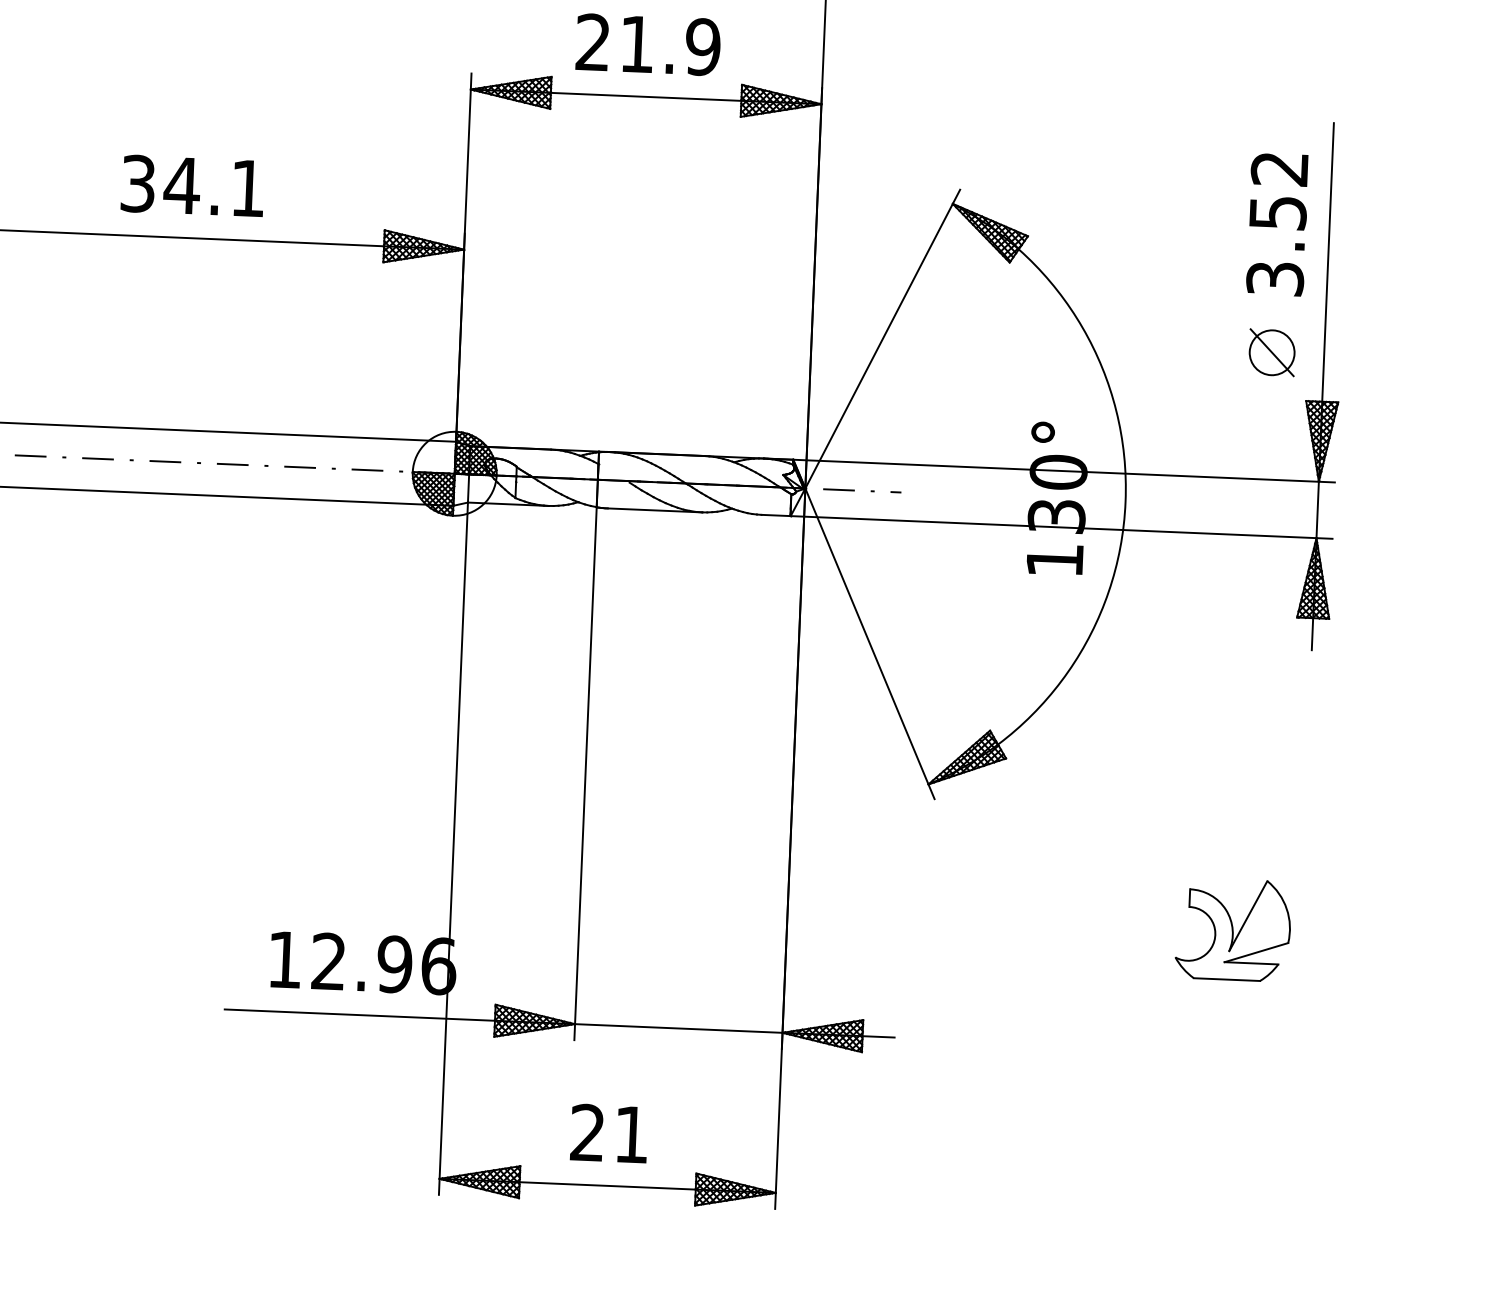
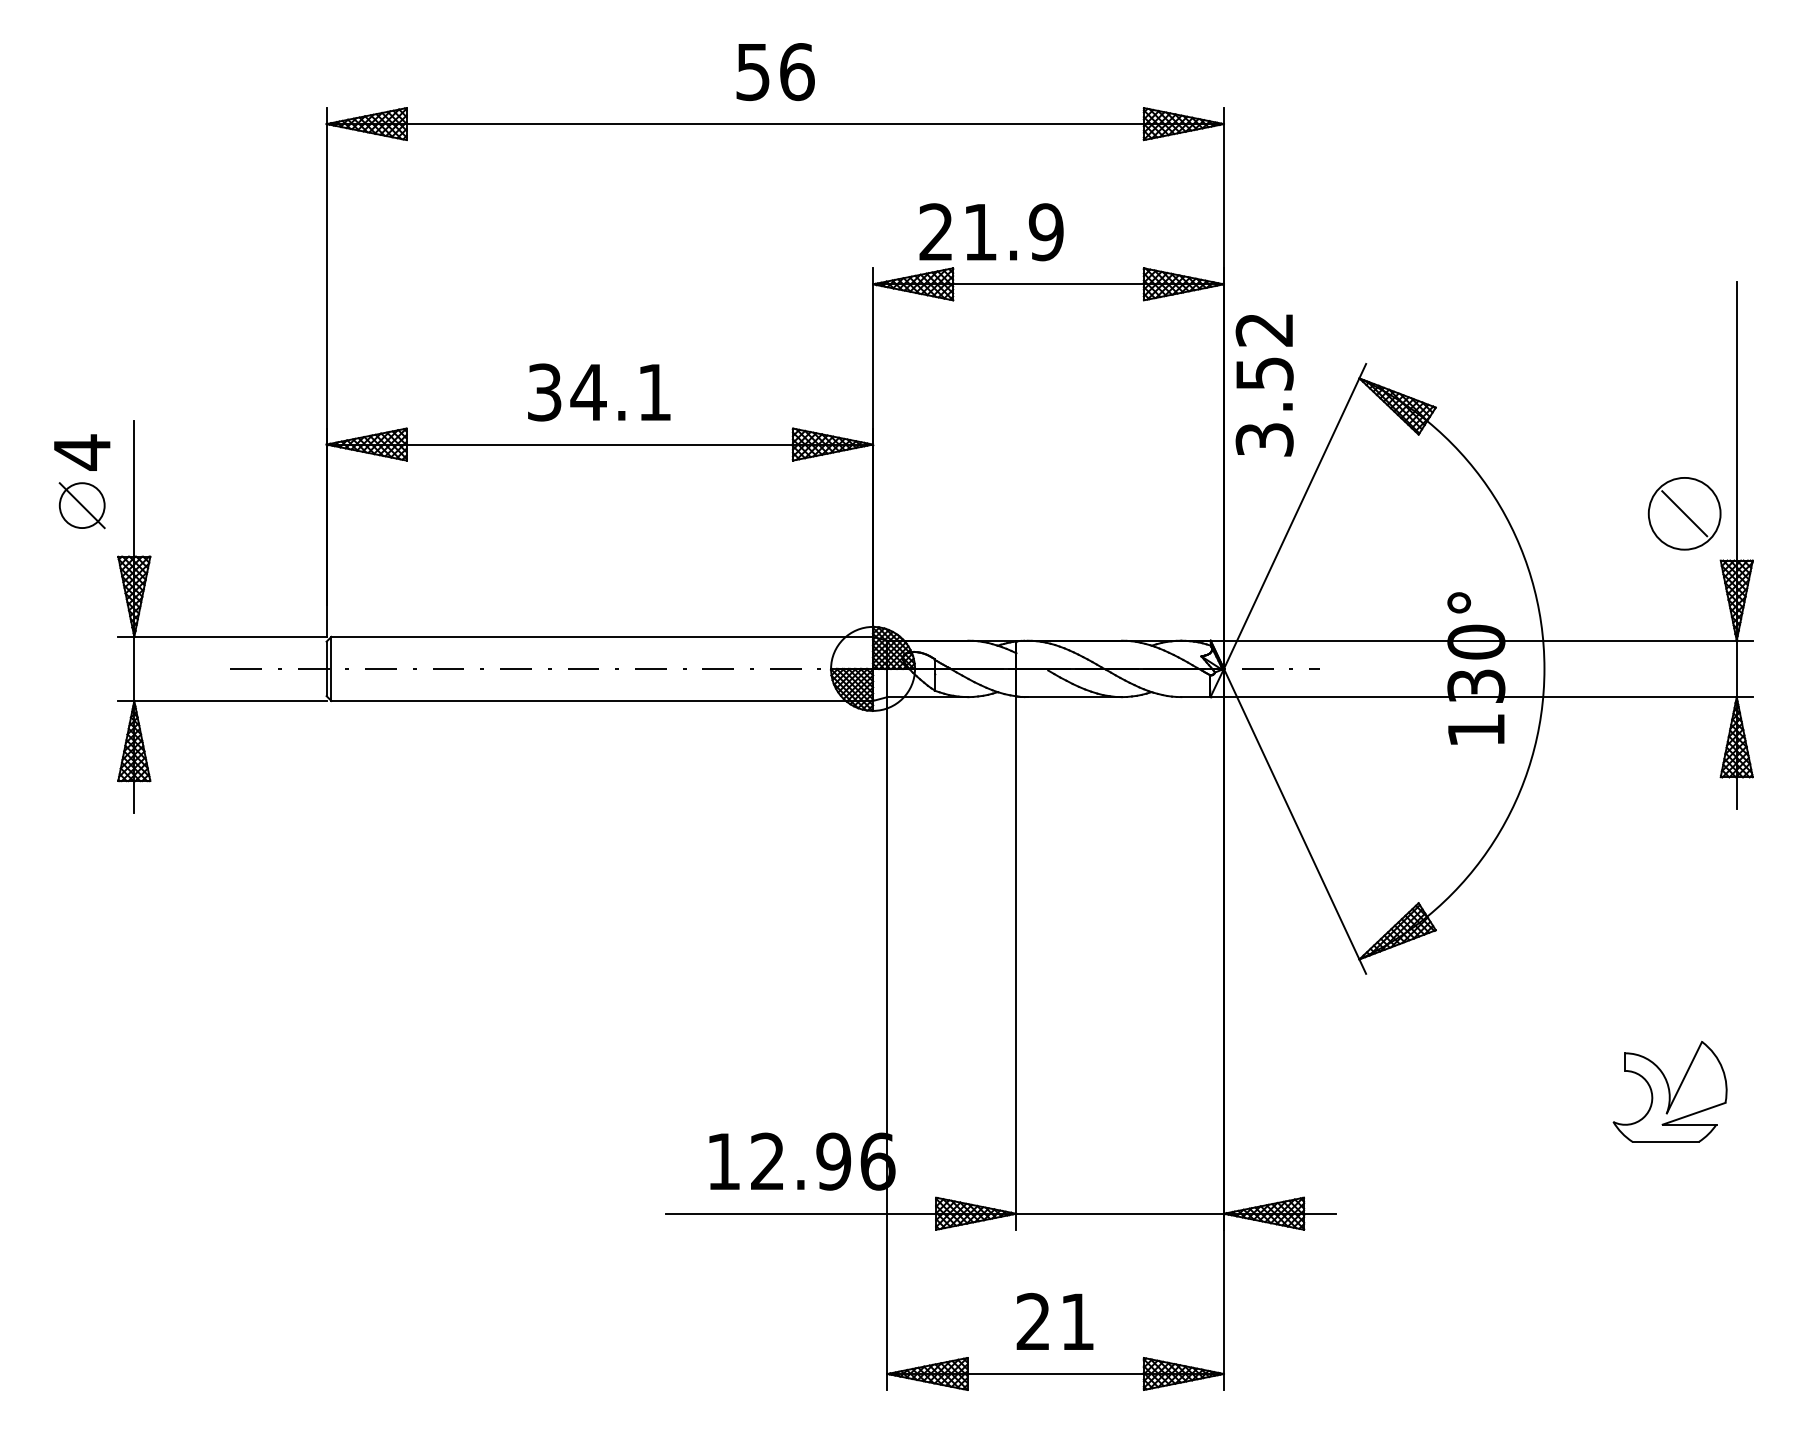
text: (648, 45) -> (991, 232), moved
text: (1277, 224) -> (1264, 385), moved
circle: (1271, 352) -> (1684, 513), size x1.6

